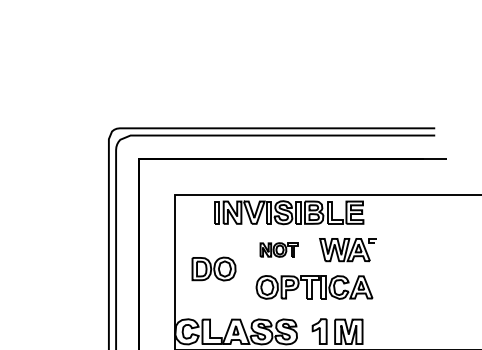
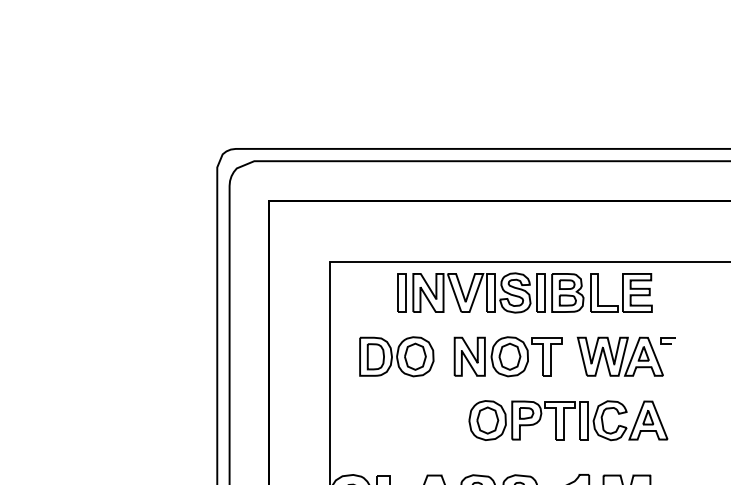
part: (279, 249) -> (508, 355), size x1.67
part: (213, 268) -> (395, 355), moved

